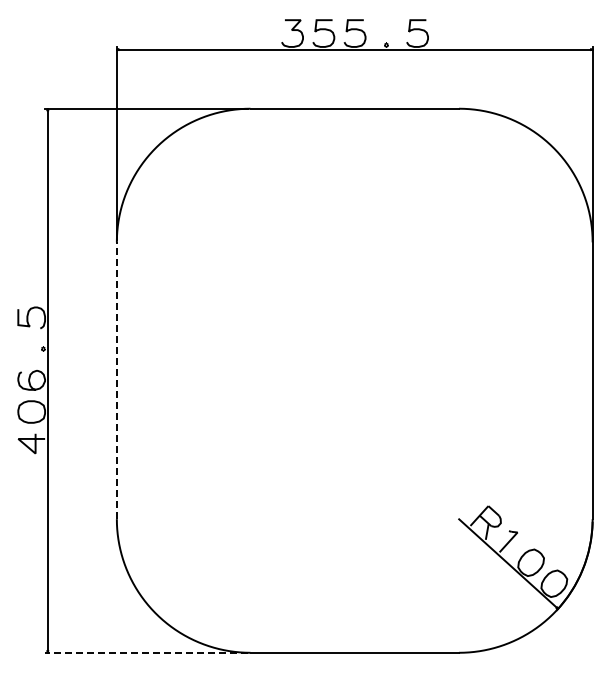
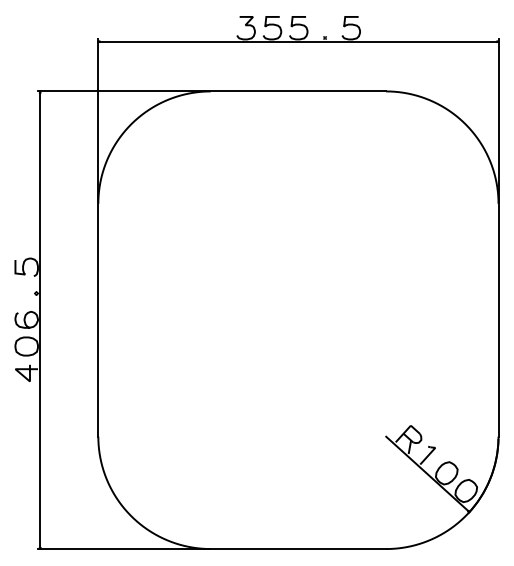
line: (116, 380) -> (98, 320), dashed -> solid
line: (145, 652) -> (122, 548), dashed -> solid

